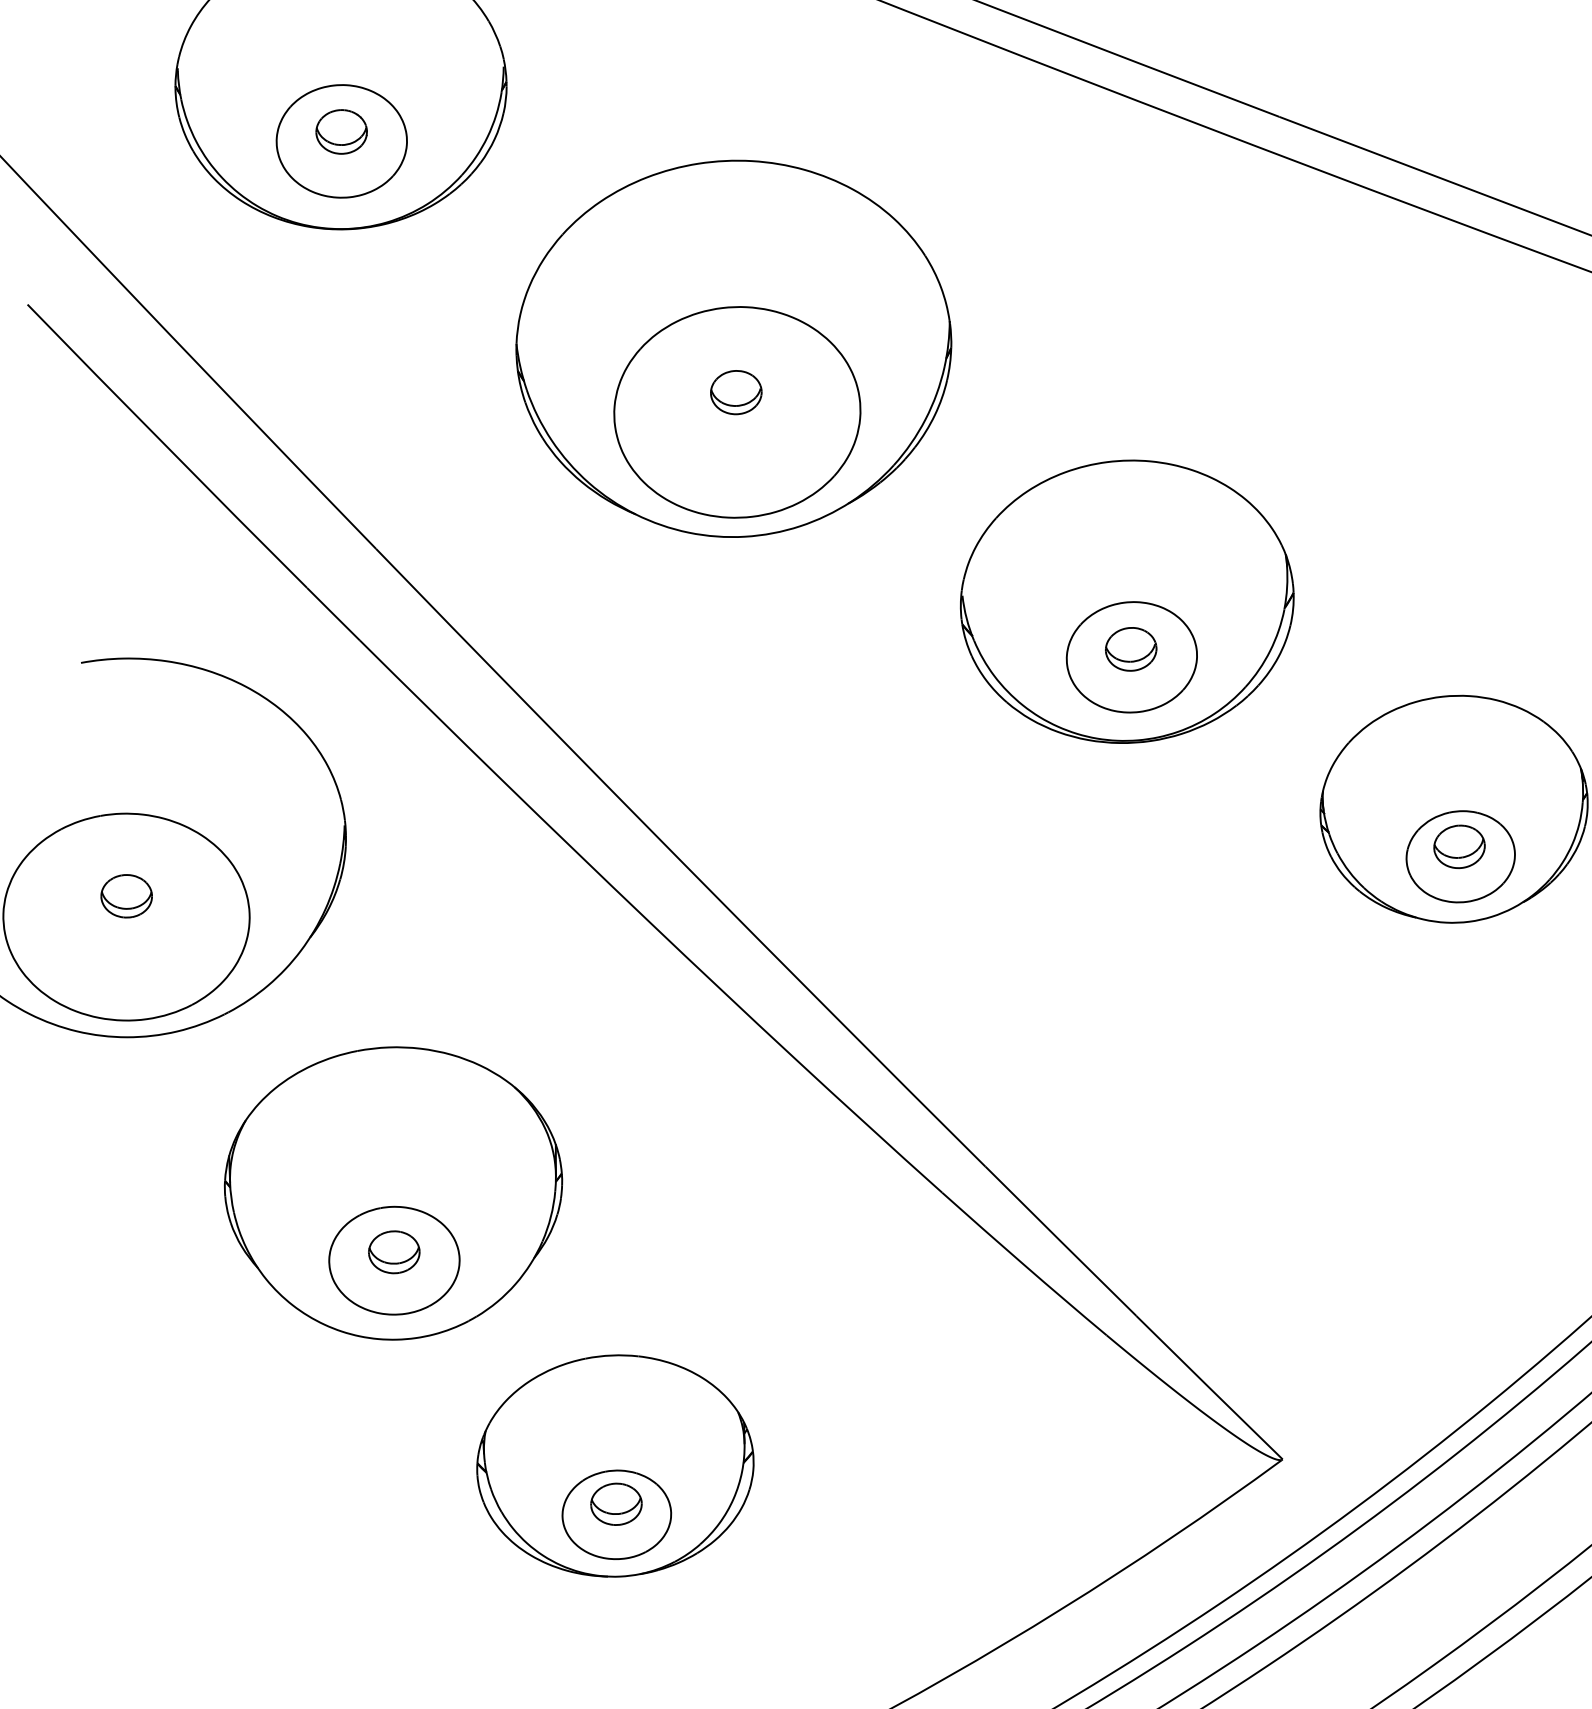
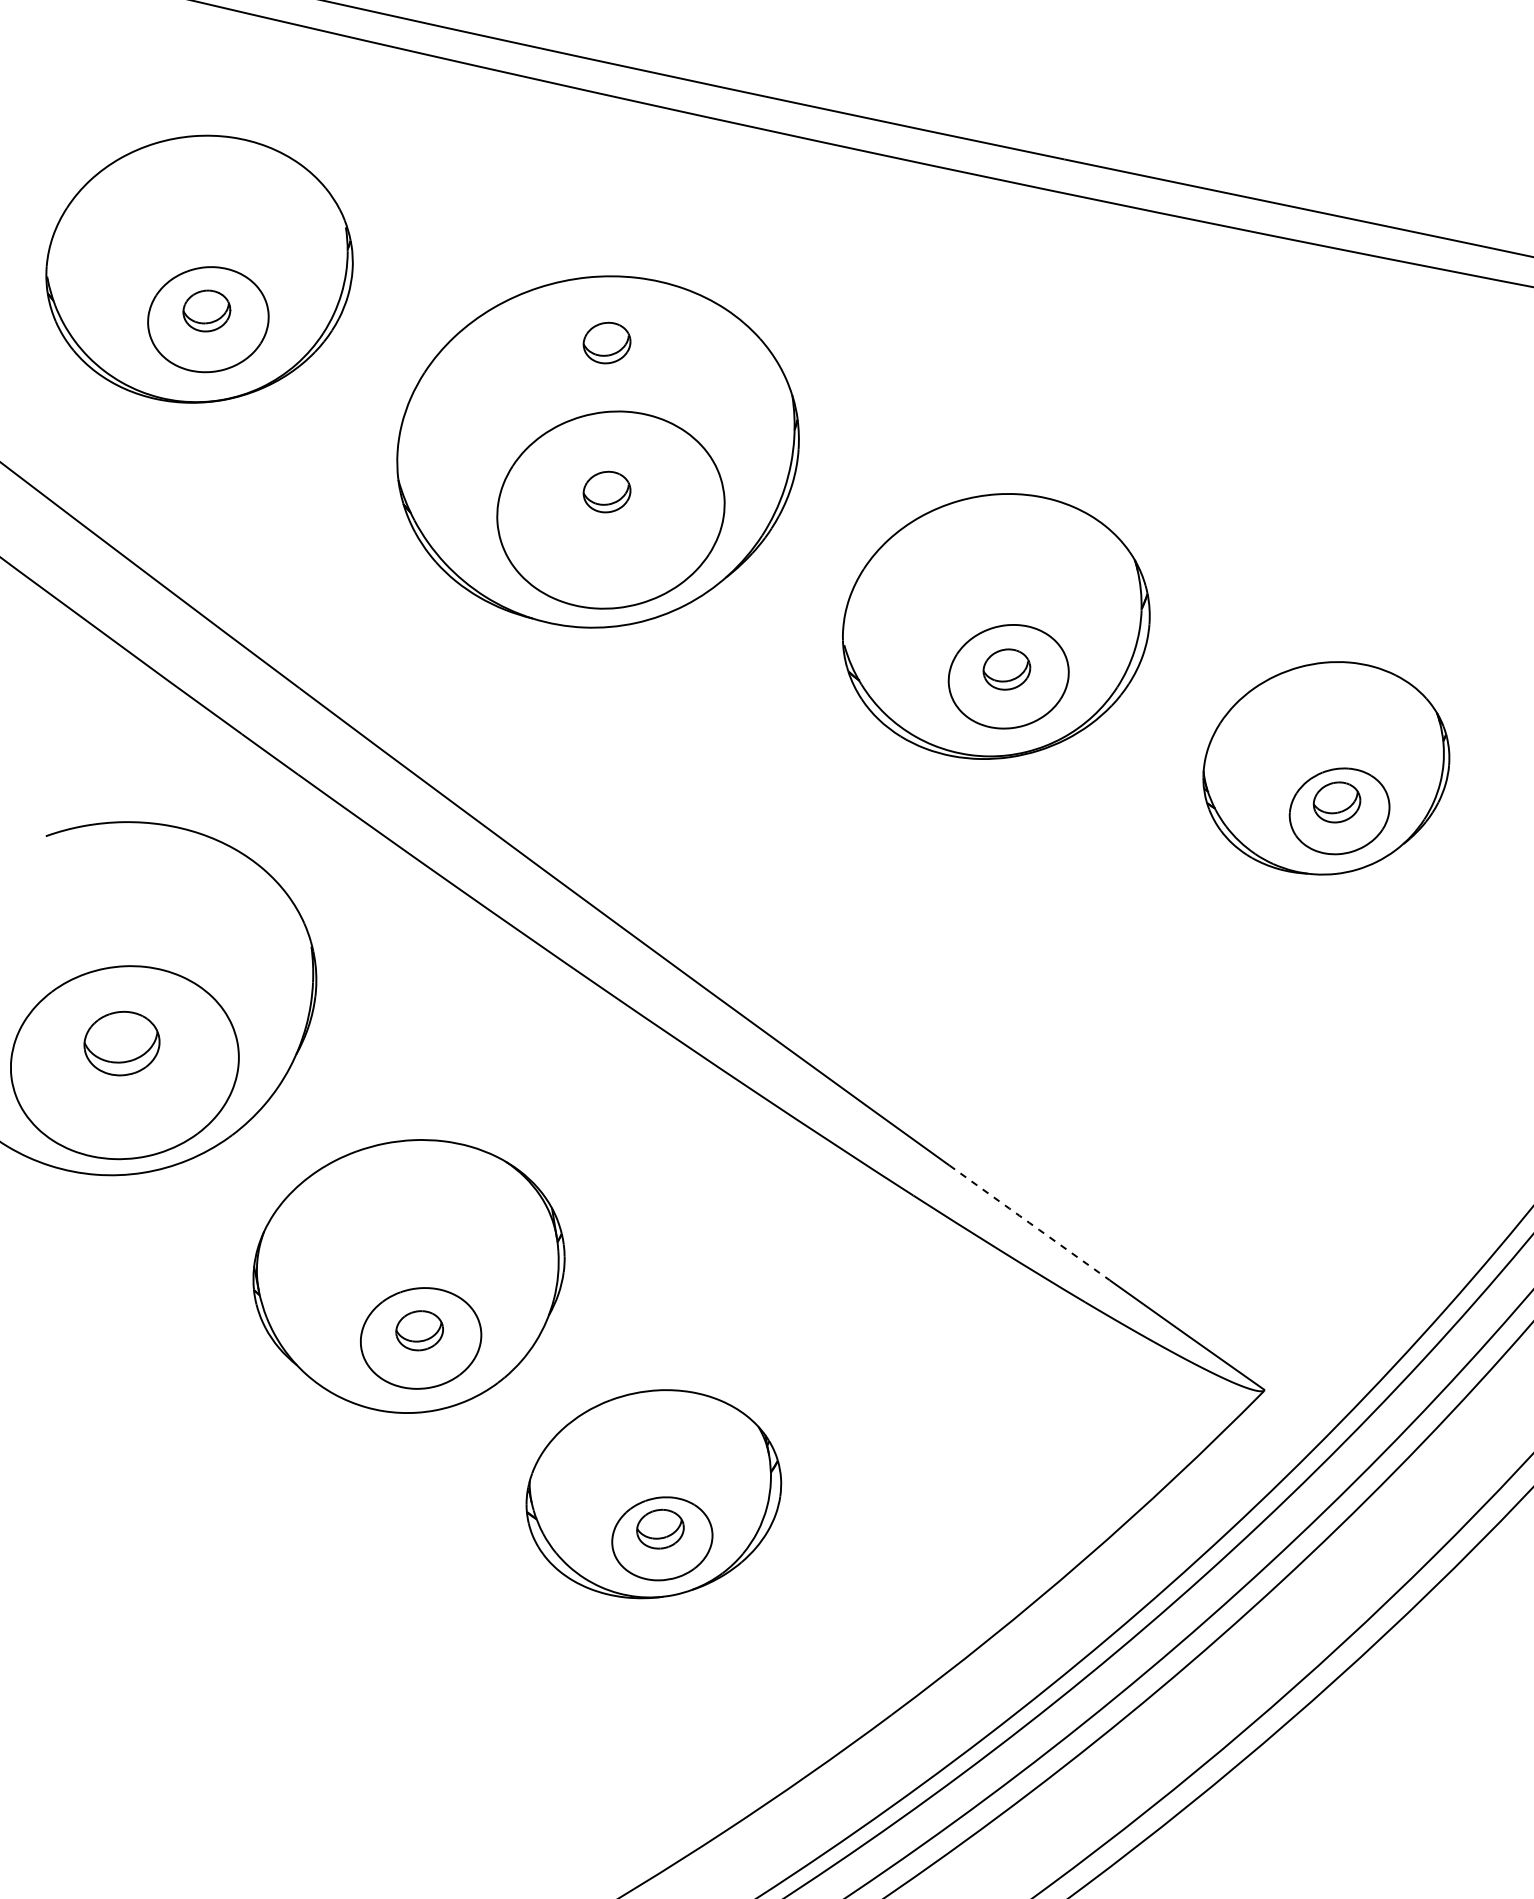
part: (761, 233) -> (606, 342), added
part: (126, 896) -> (121, 1043), size x1.6
arc: (1061, 1241) -> (1029, 1222), solid -> dashed

